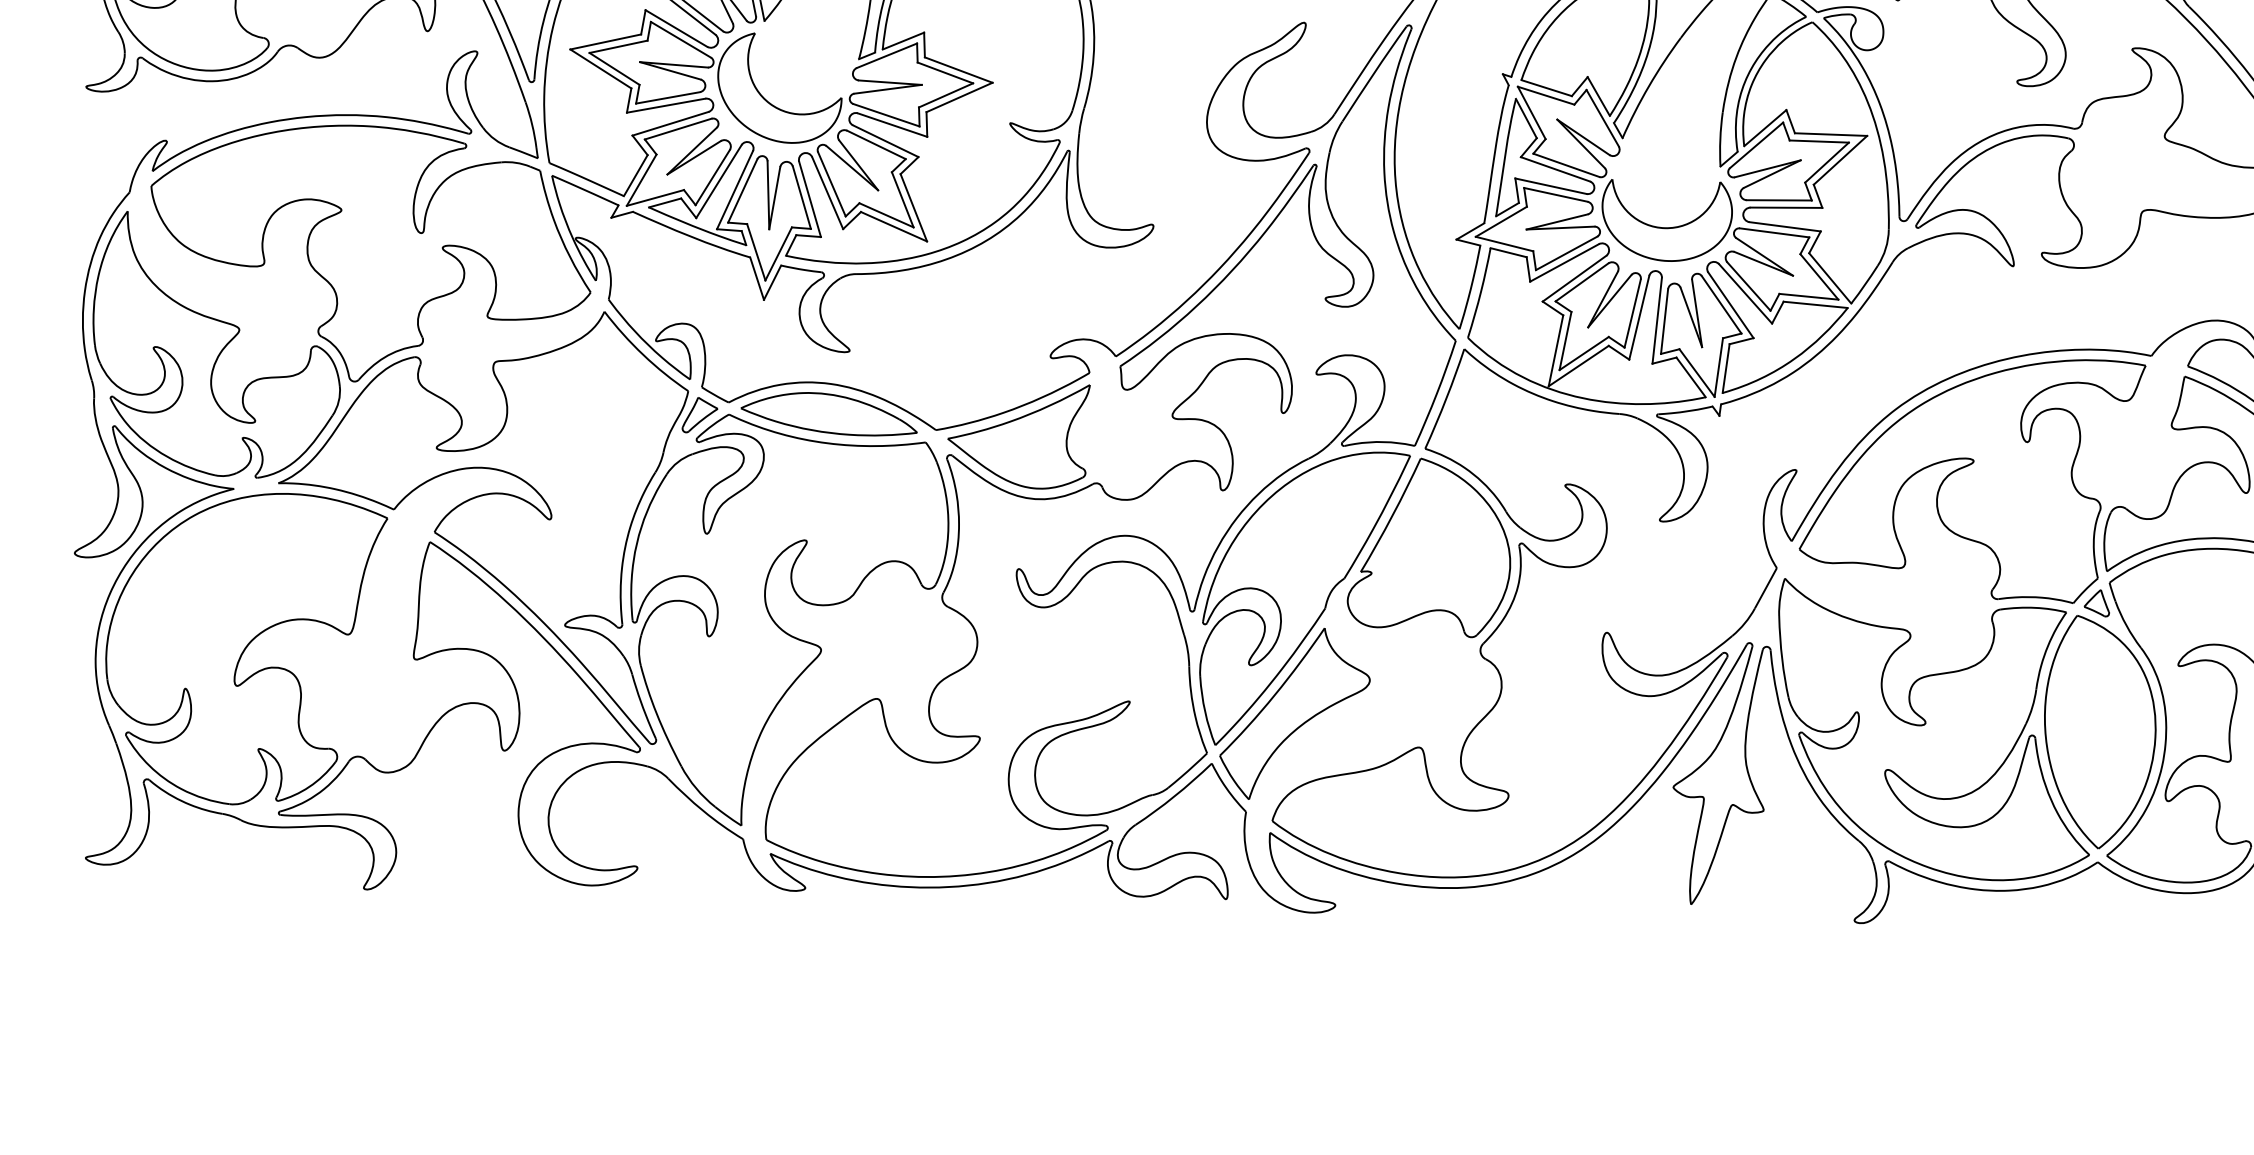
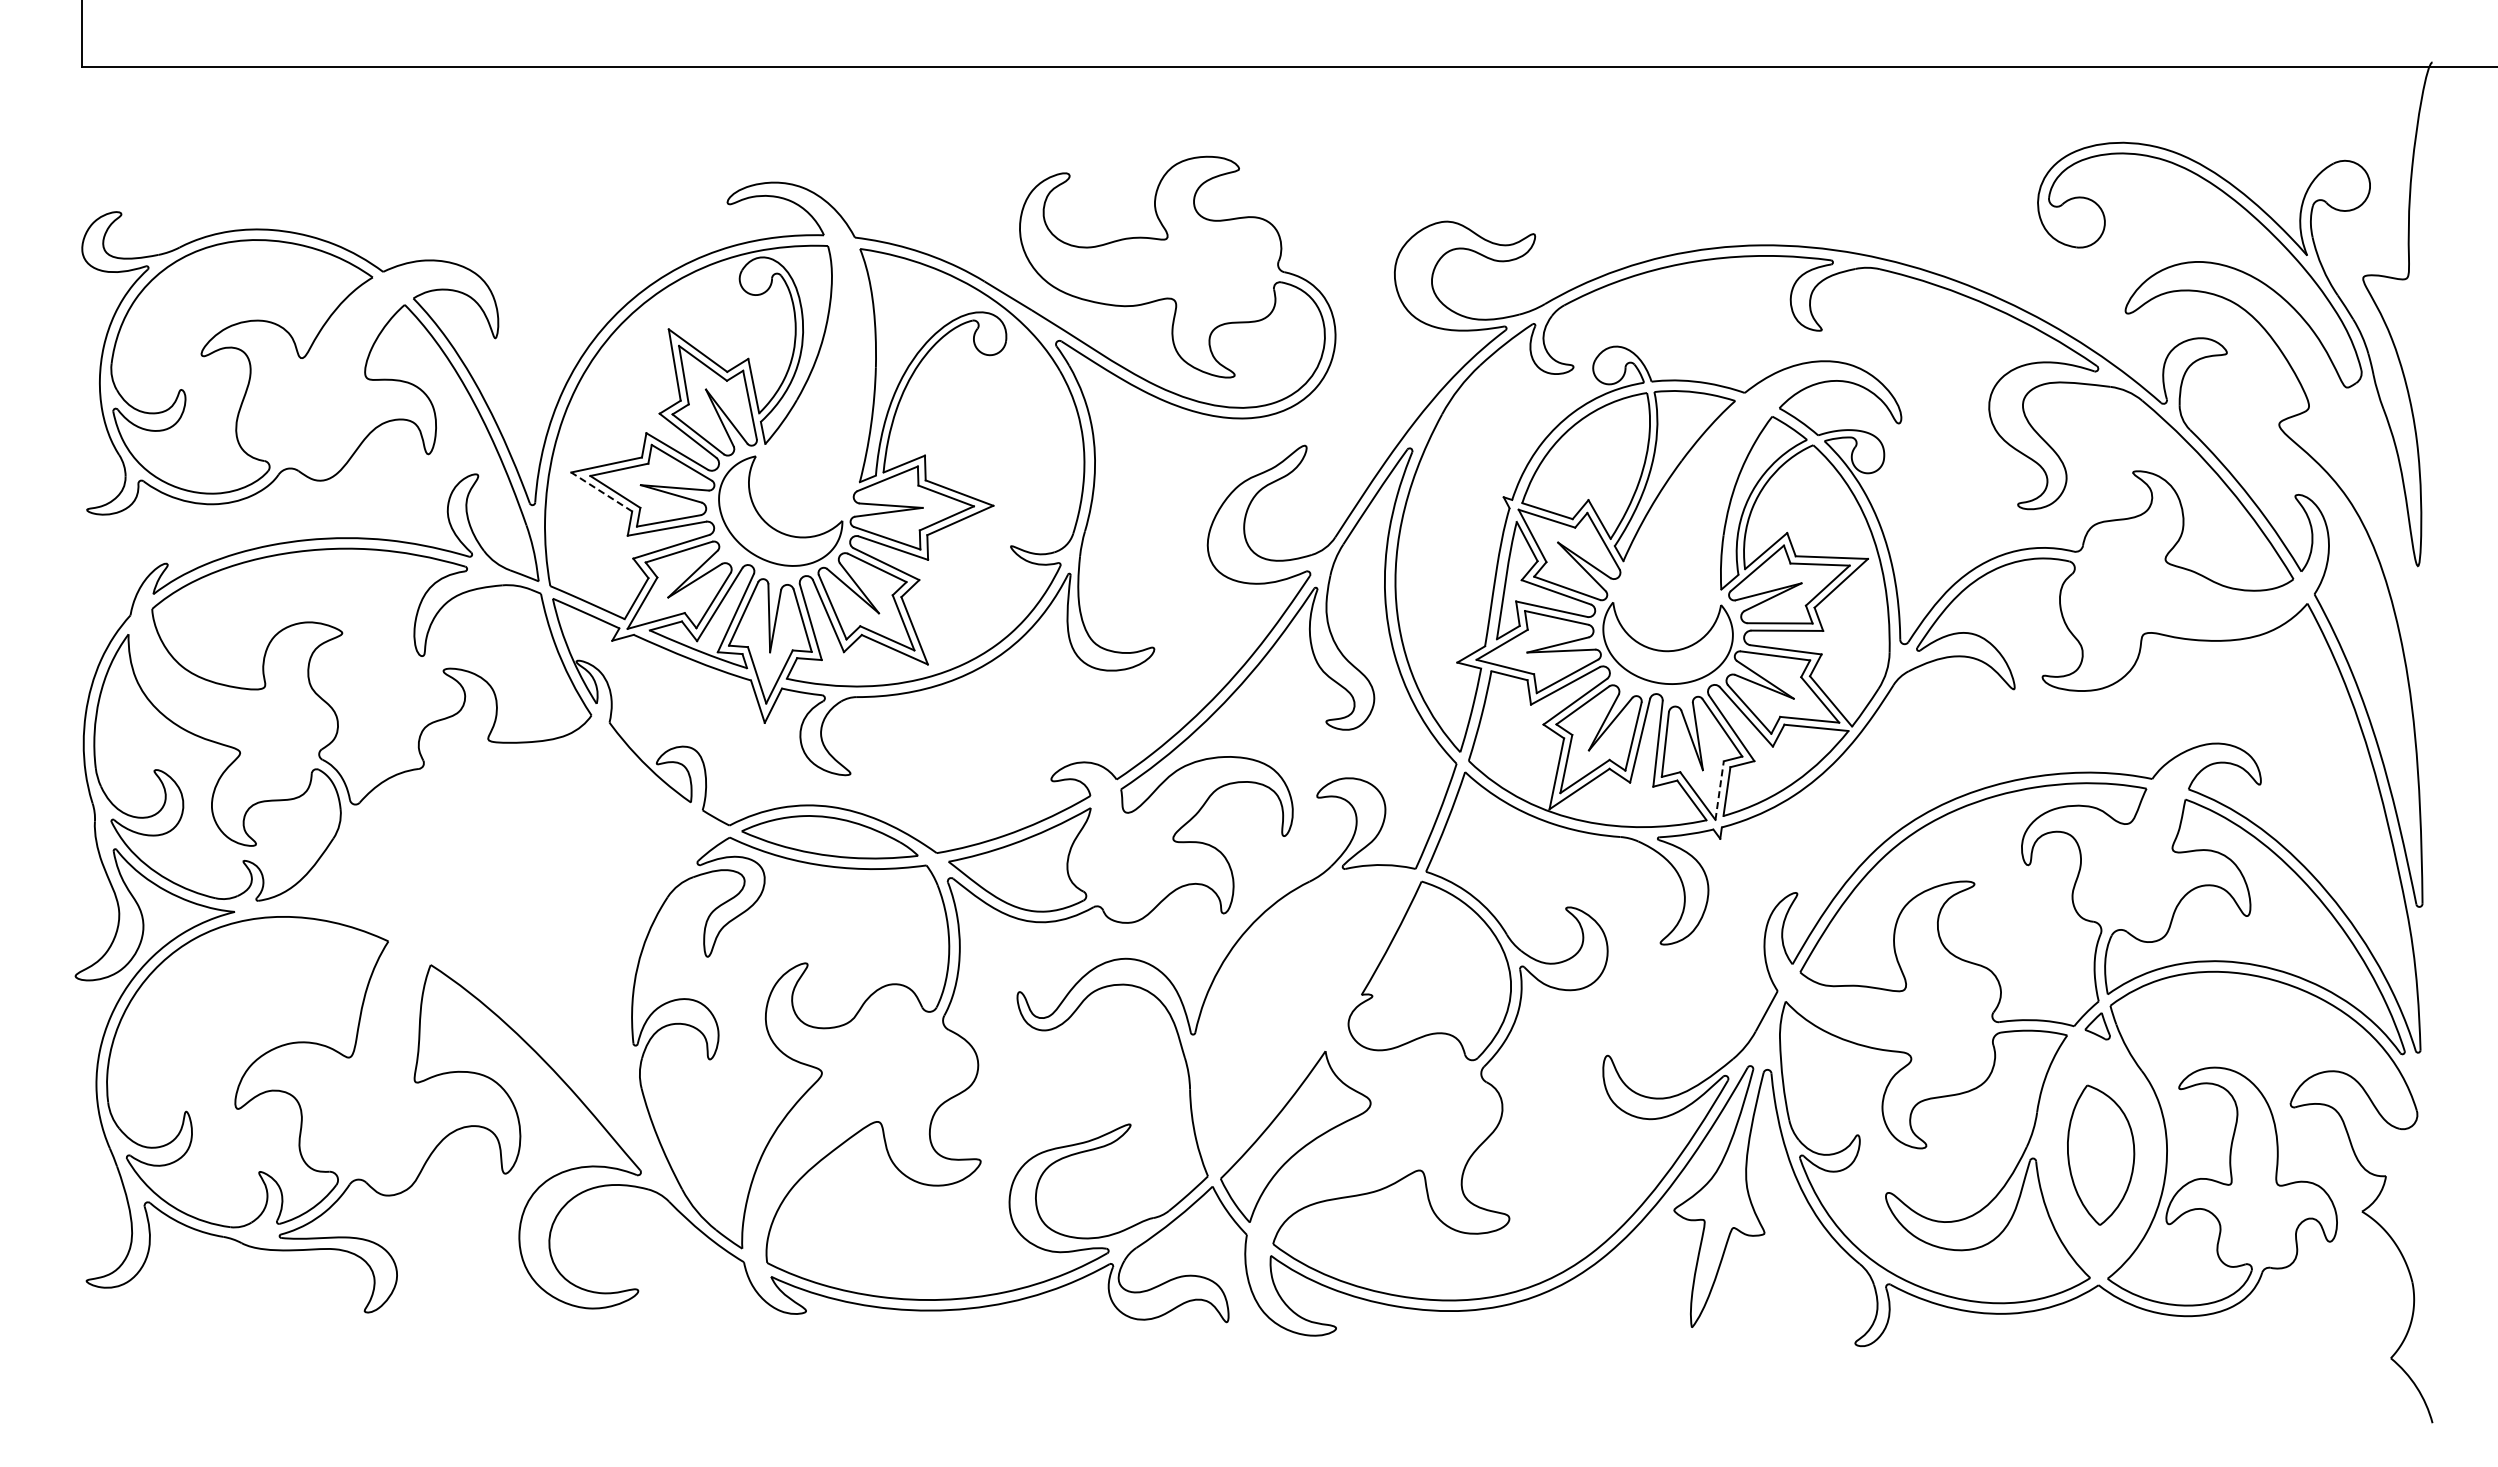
line: (600, 68) -> (601, 491), solid -> dashed
line: (1718, 367) -> (1719, 790), solid -> dashed
part: (497, 527) -> (498, 950), removed
part: (1304, 598) -> (1305, 1021), removed
part: (2099, 732) -> (2100, 1155), size x0.6

